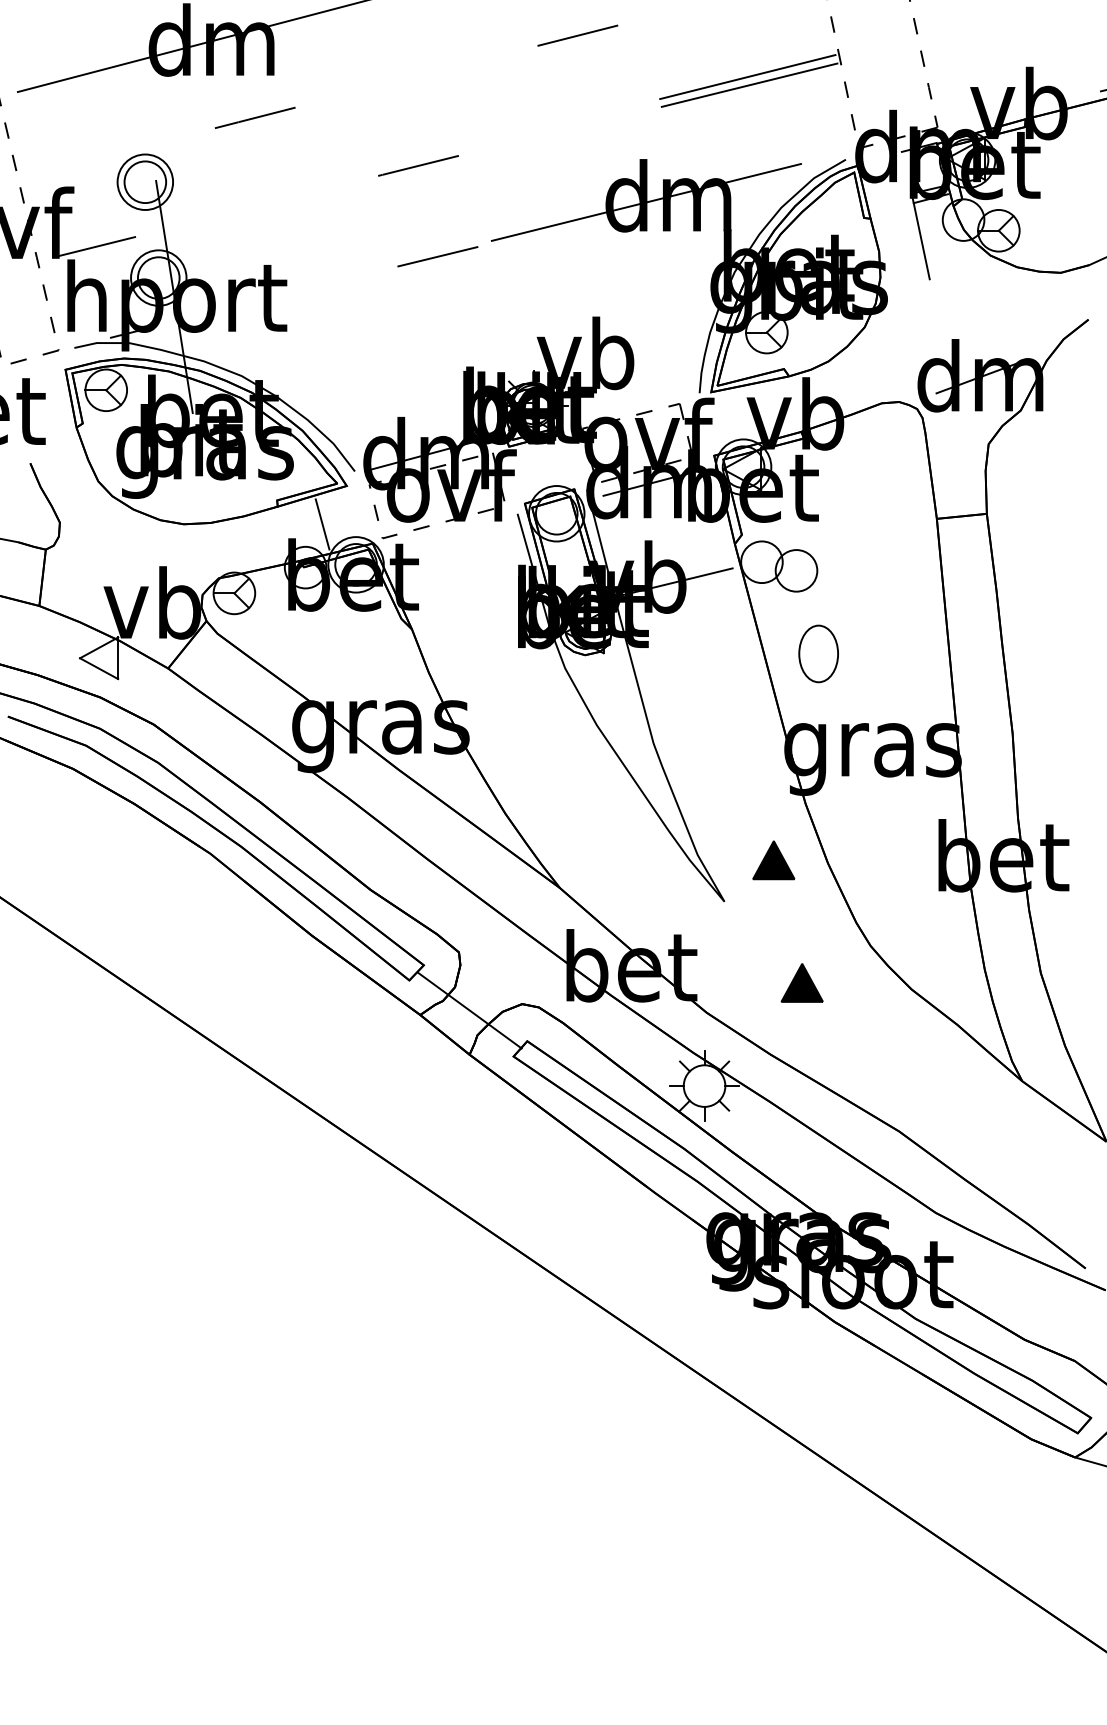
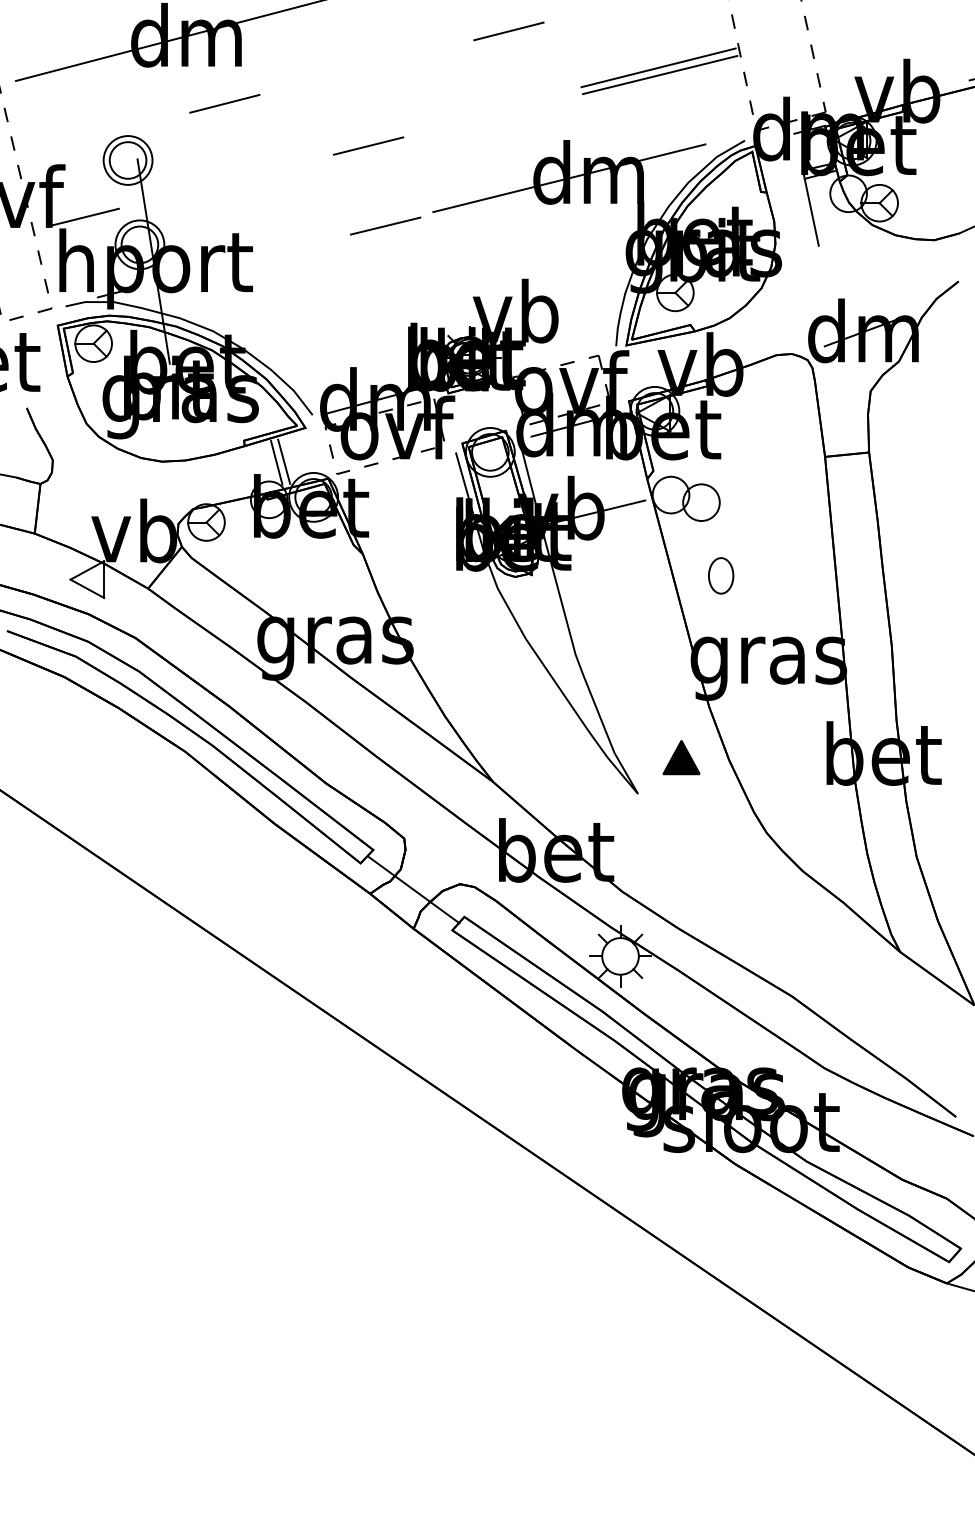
line: (313, 525) -> (276, 462), added
part: (819, 653) -> (721, 575), size x0.71
part: (802, 982) -> (706, 865), removed

